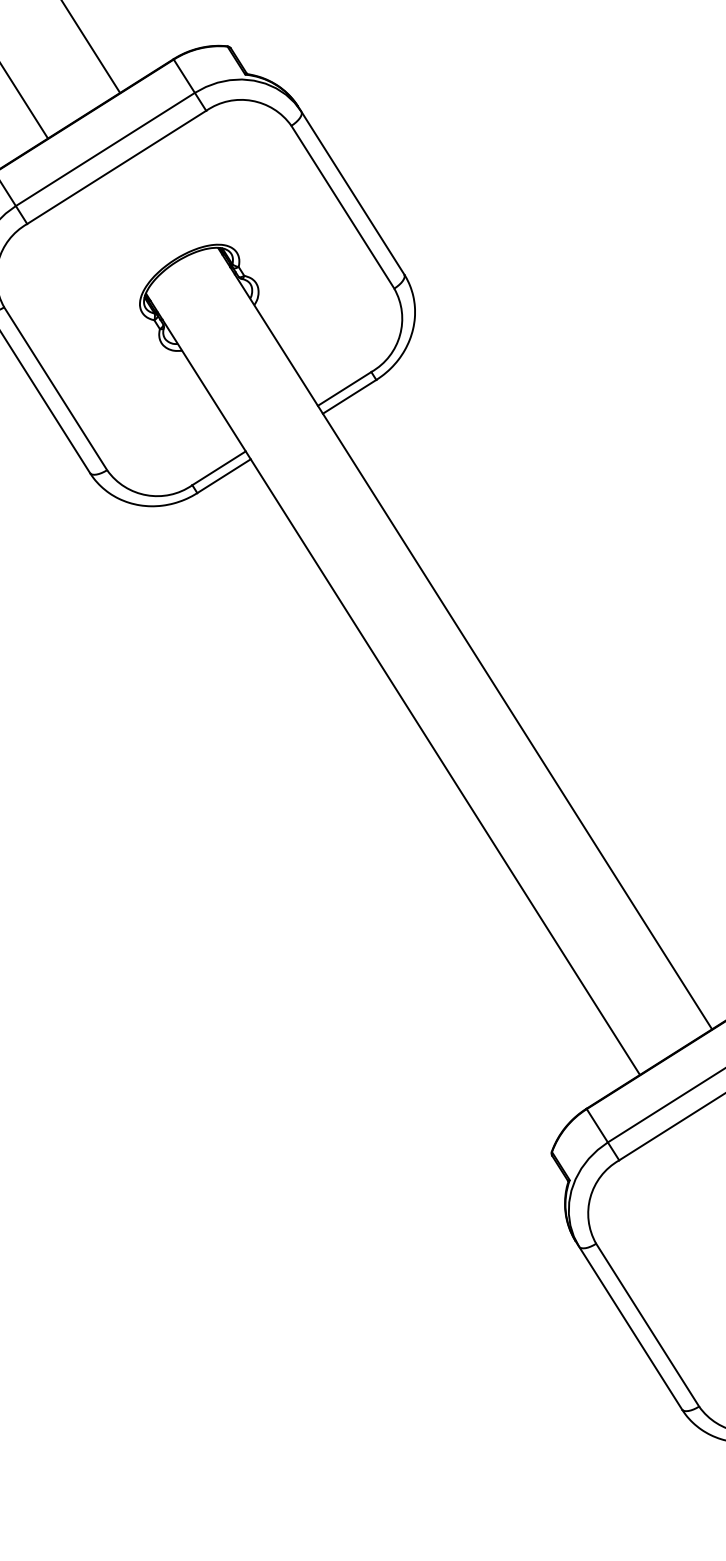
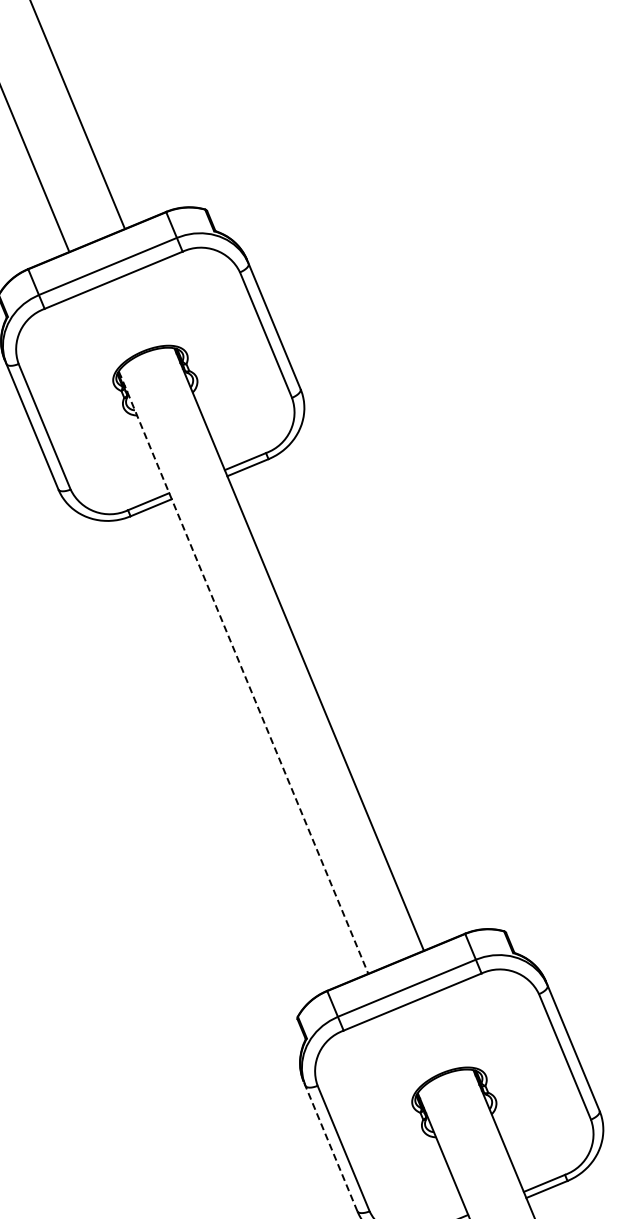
line: (392, 684) -> (243, 672), solid -> dashed
line: (628, 1325) -> (330, 1146), solid -> dashed

